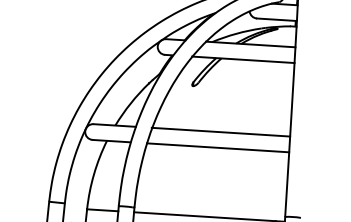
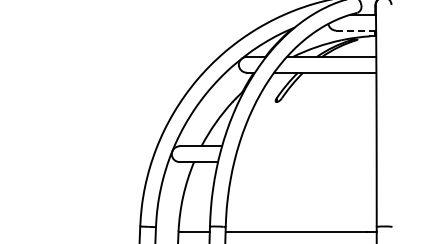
line: (277, 19) -> (356, 30), solid -> dashed
line: (220, 132) -> (306, 146), removed
line: (218, 148) -> (305, 162), removed

